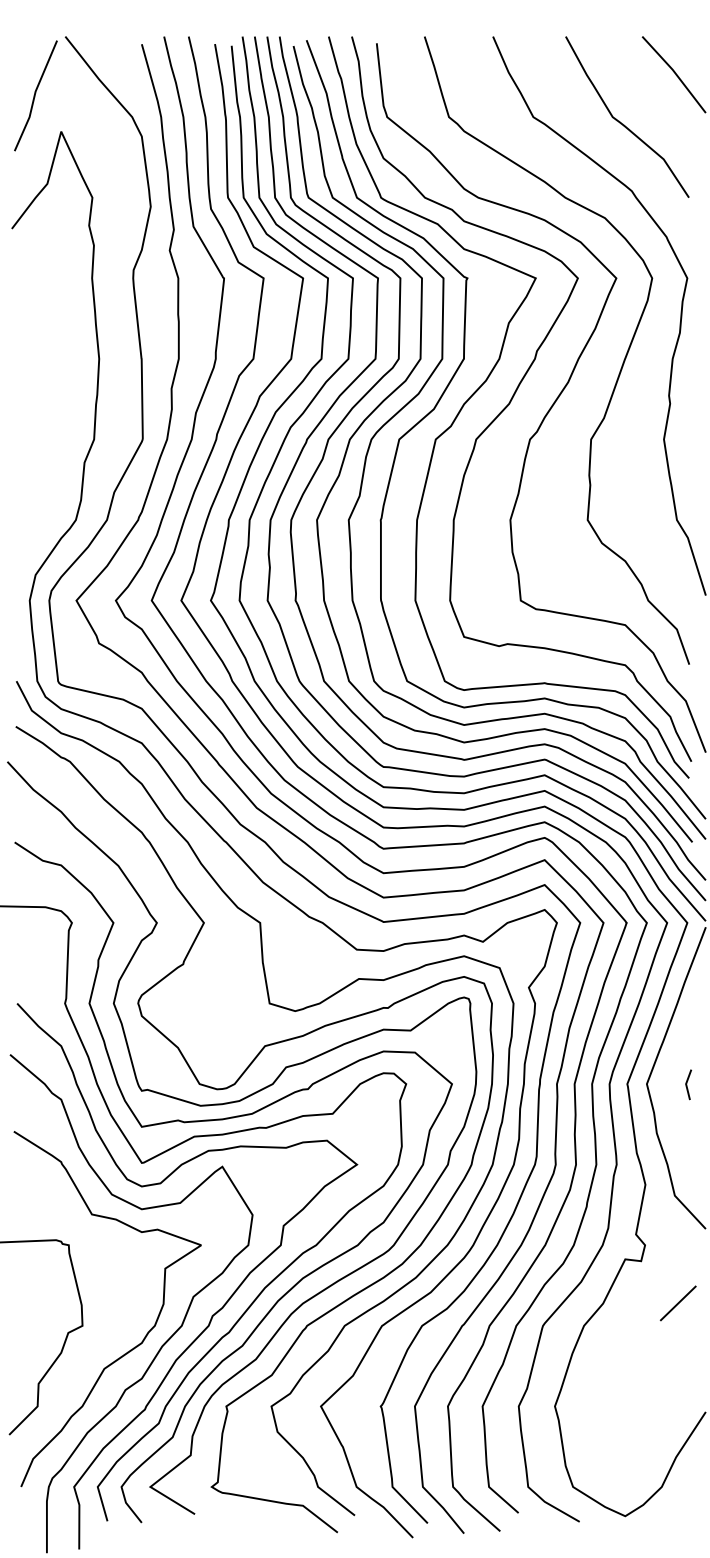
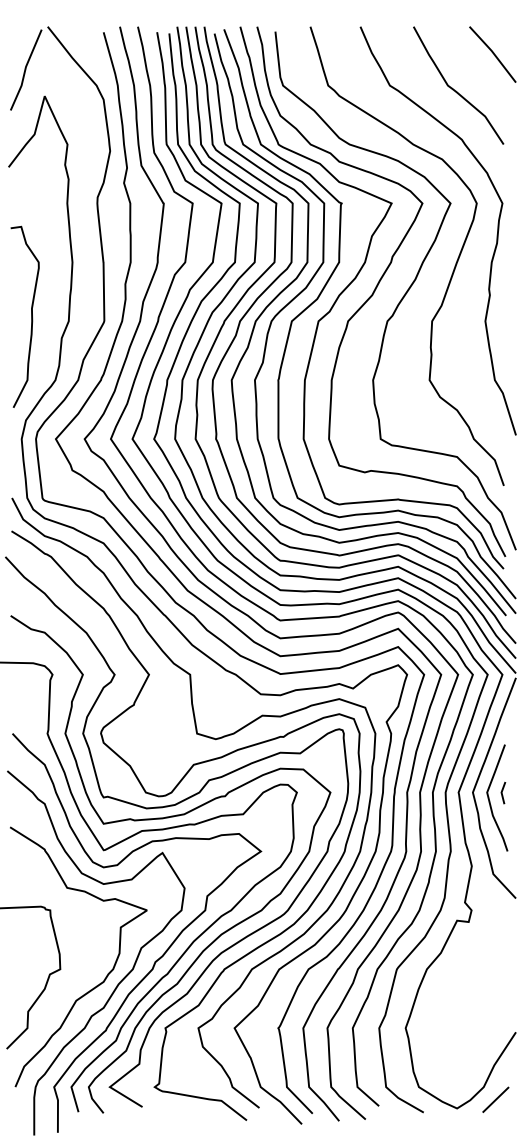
curve: (43, 433) -> (31, 316), added
curve: (670, 1095) -> (490, 800), added
line: (677, 1303) -> (495, 1099), moved

